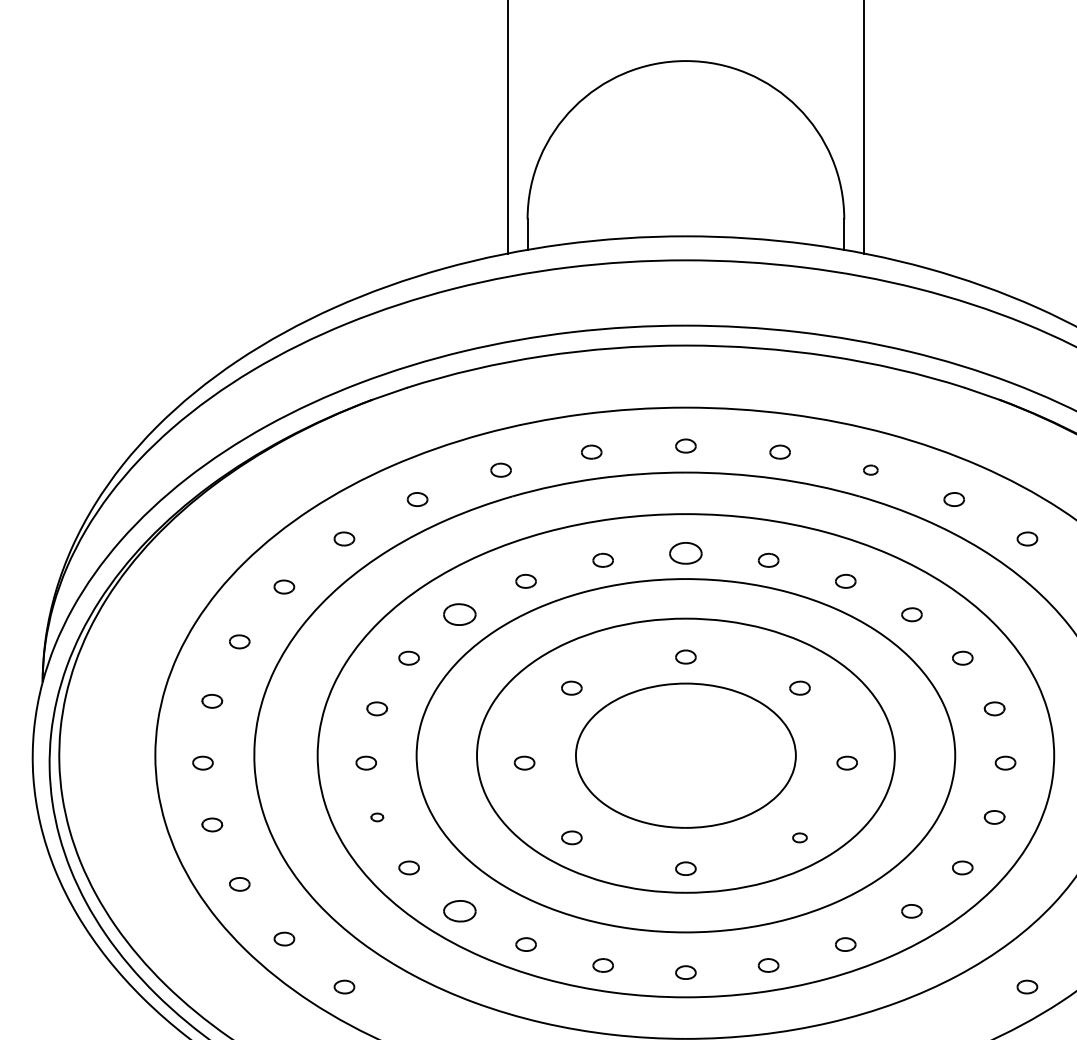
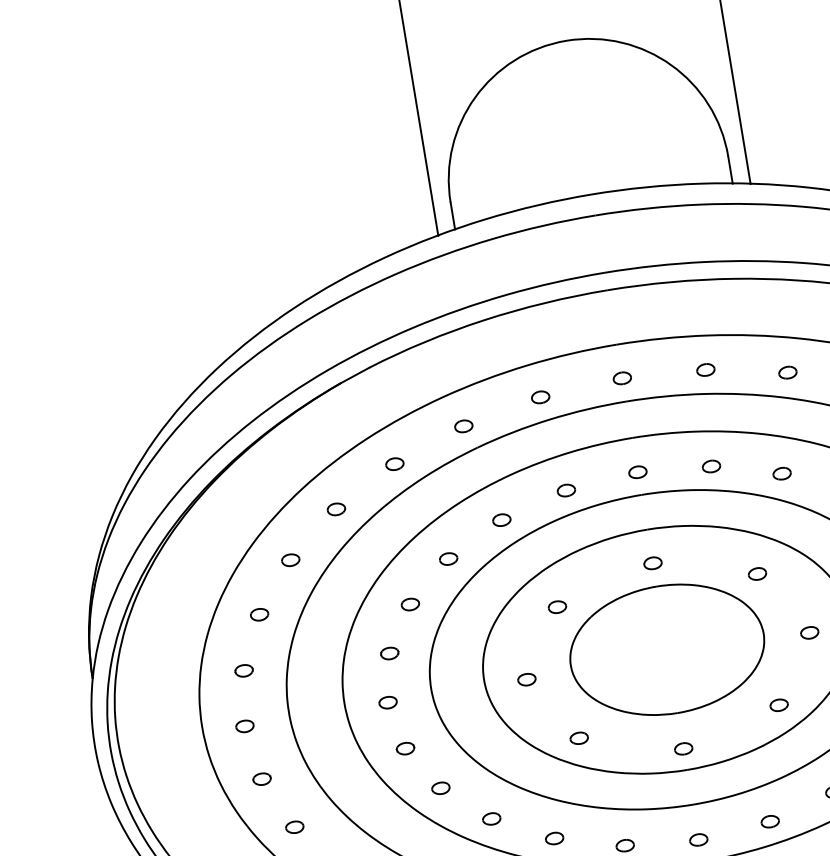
part: (870, 469) -> (787, 372), size x1.43
part: (685, 552) -> (637, 471), size x0.62
part: (459, 614) -> (448, 558), size x0.62
part: (377, 817) -> (405, 748), size x1.67
part: (799, 837) -> (778, 704), size x1.43
part: (459, 911) -> (491, 819), size x0.62

